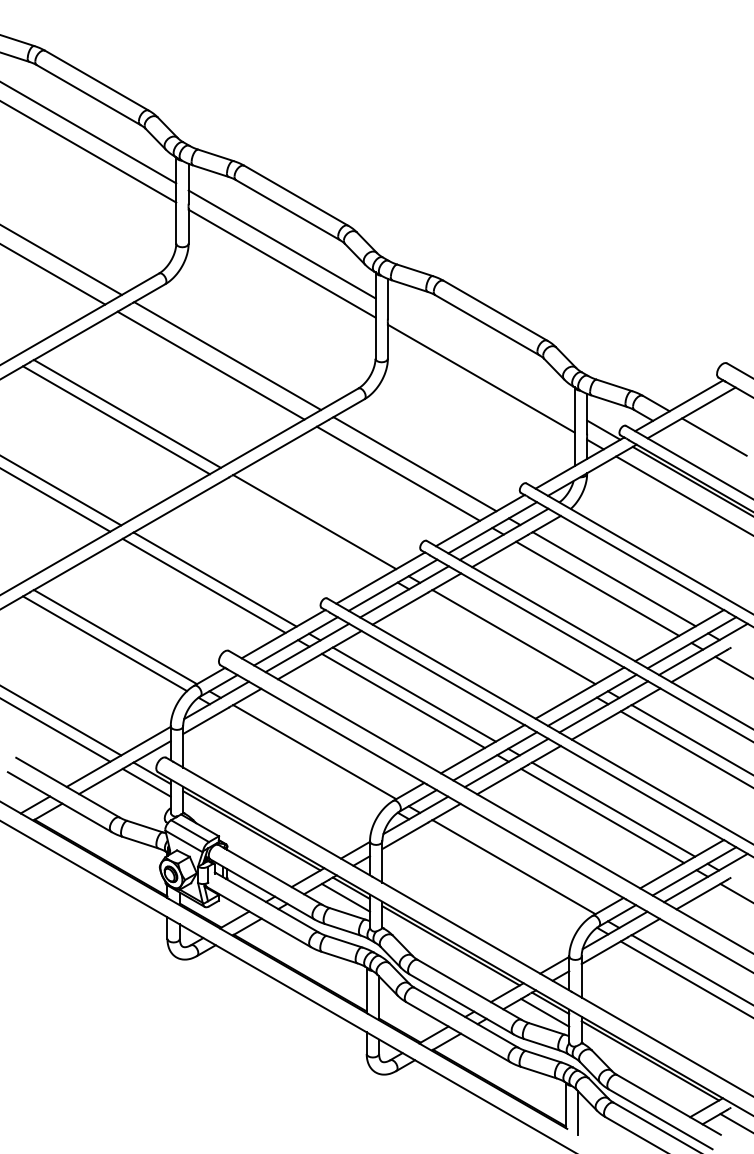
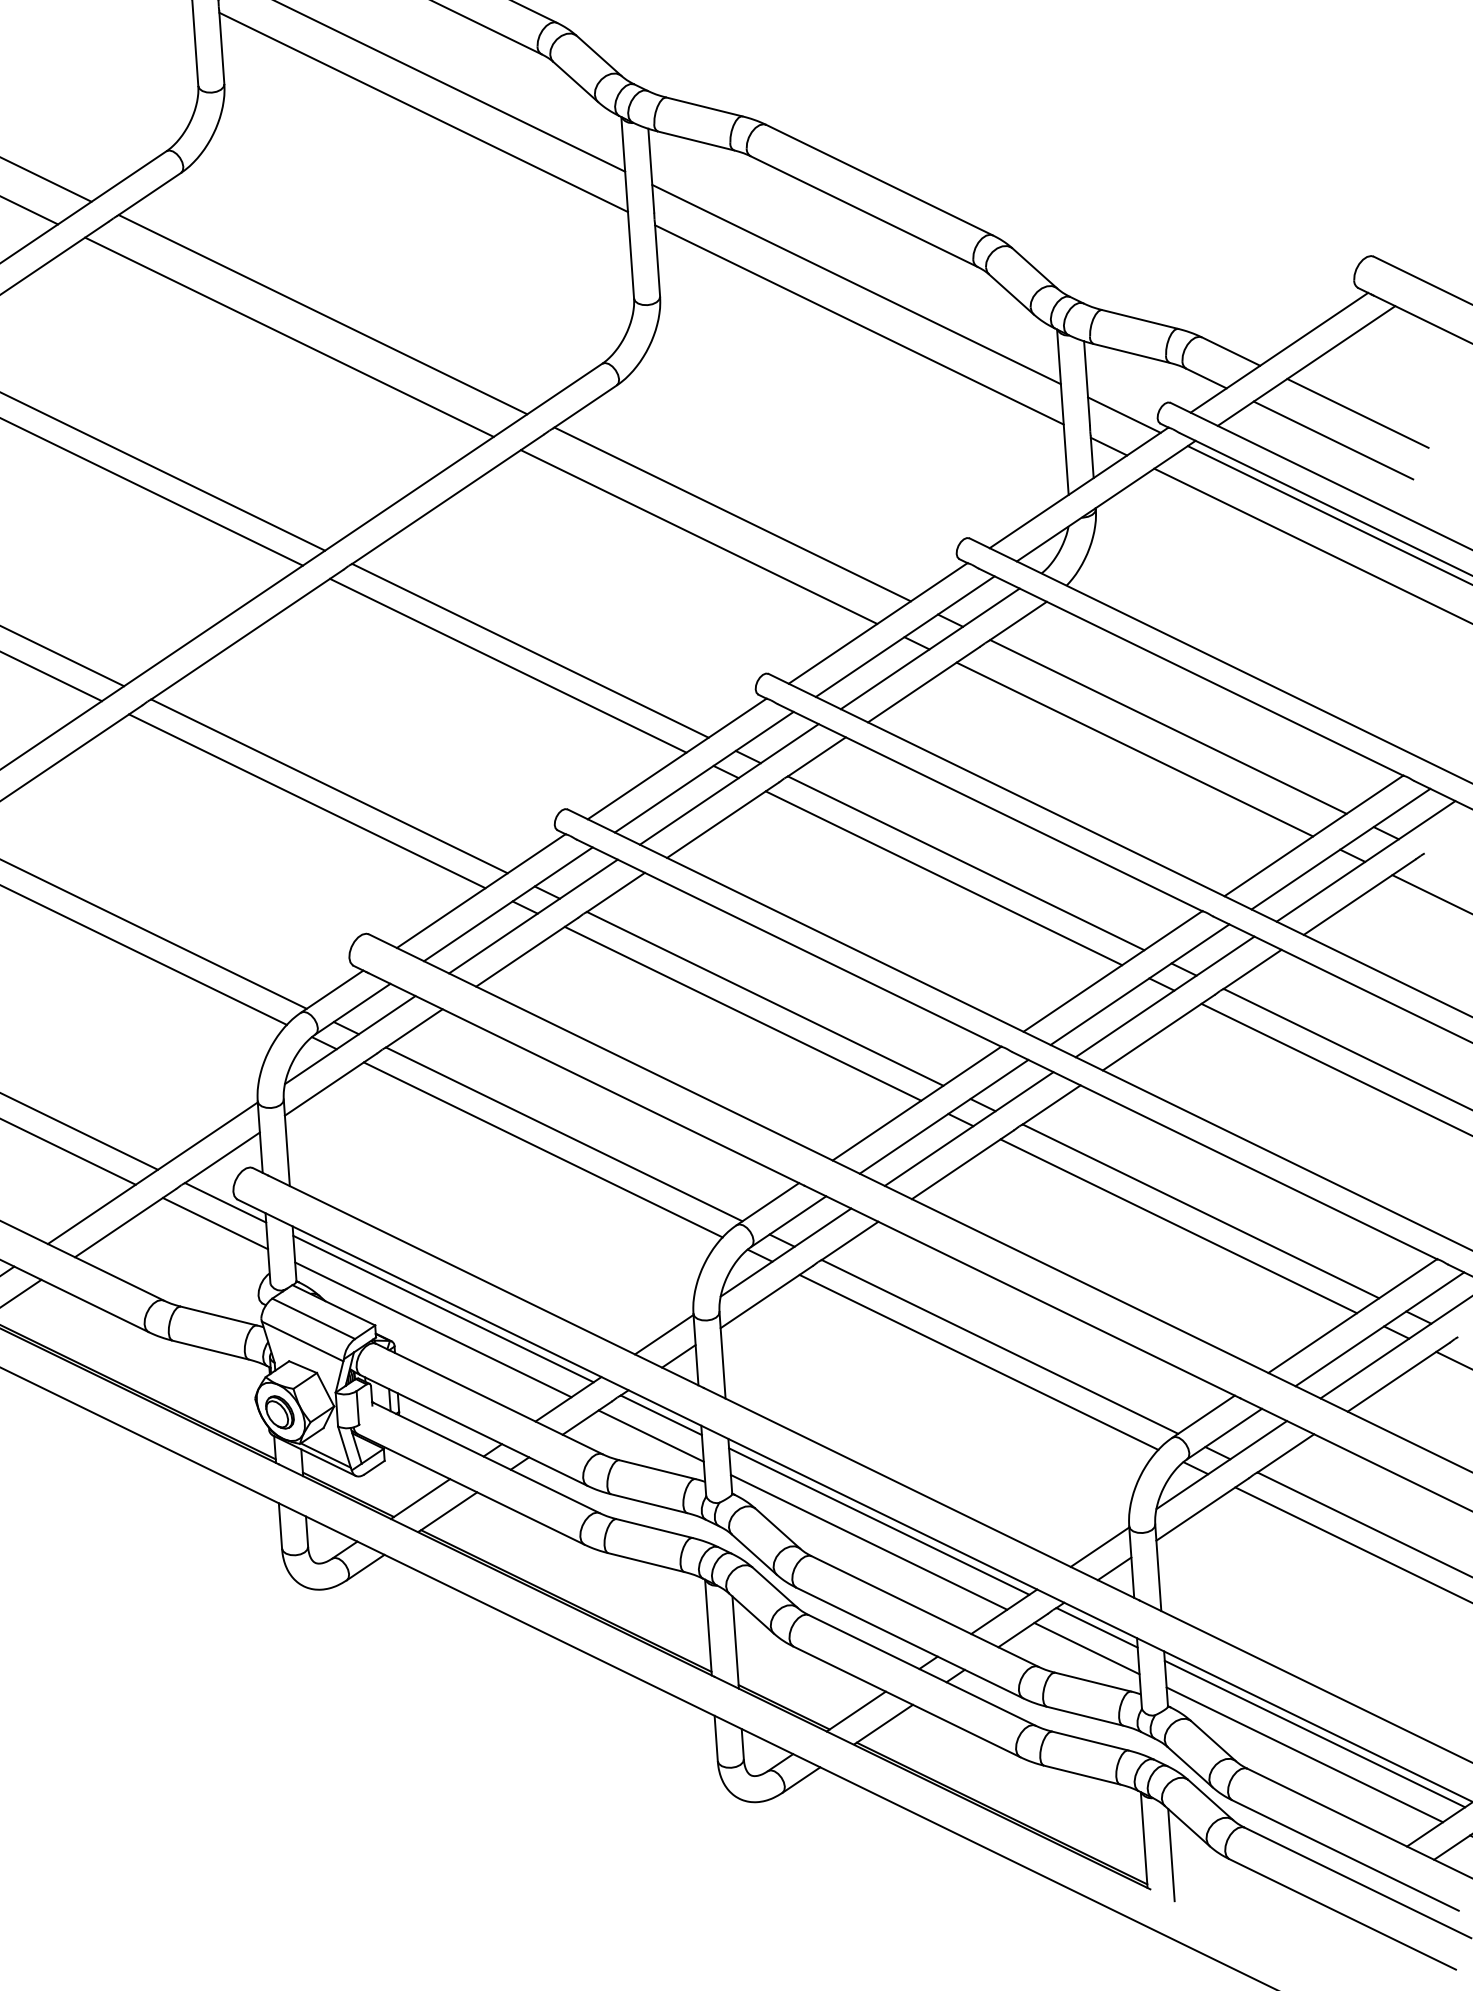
line: (480, 359) -> (854, 284), added
line: (701, 449) -> (1332, 441), added
line: (303, 528) -> (507, 665), added
line: (502, 643) -> (942, 878), added
line: (304, 758) -> (543, 1149), added
line: (246, 839) -> (433, 1328), added
line: (503, 873) -> (978, 1361), added
line: (445, 954) -> (868, 1540), added
line: (644, 1069) -> (1303, 1753), added

